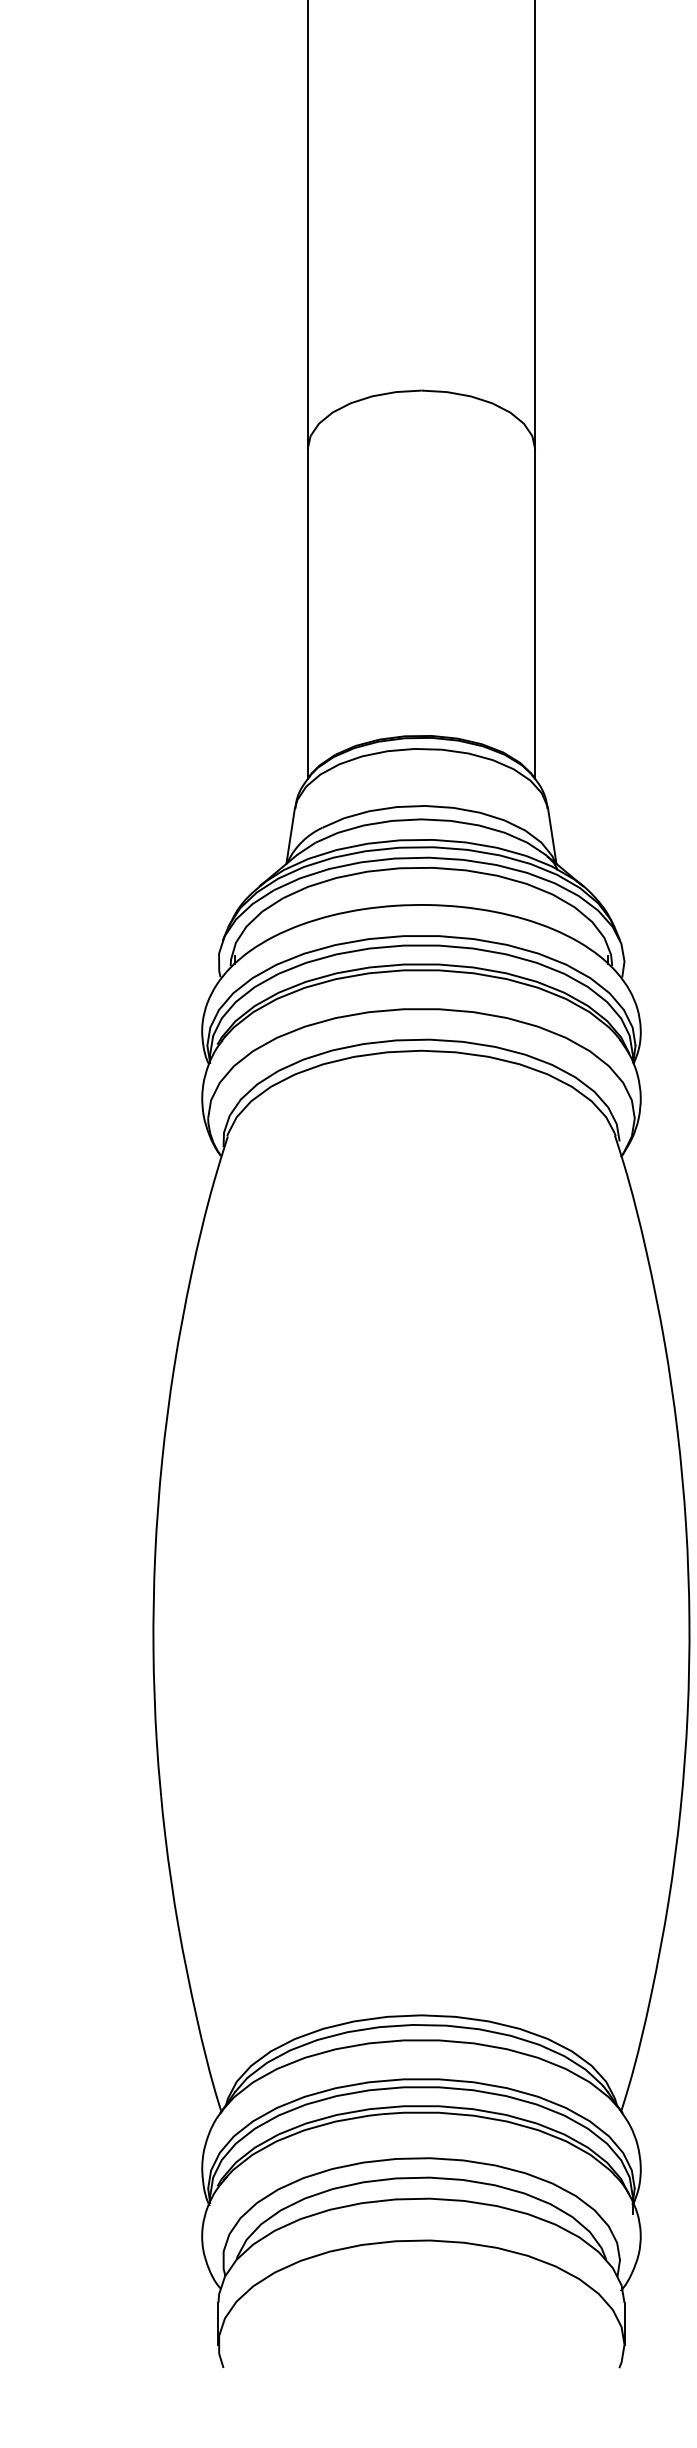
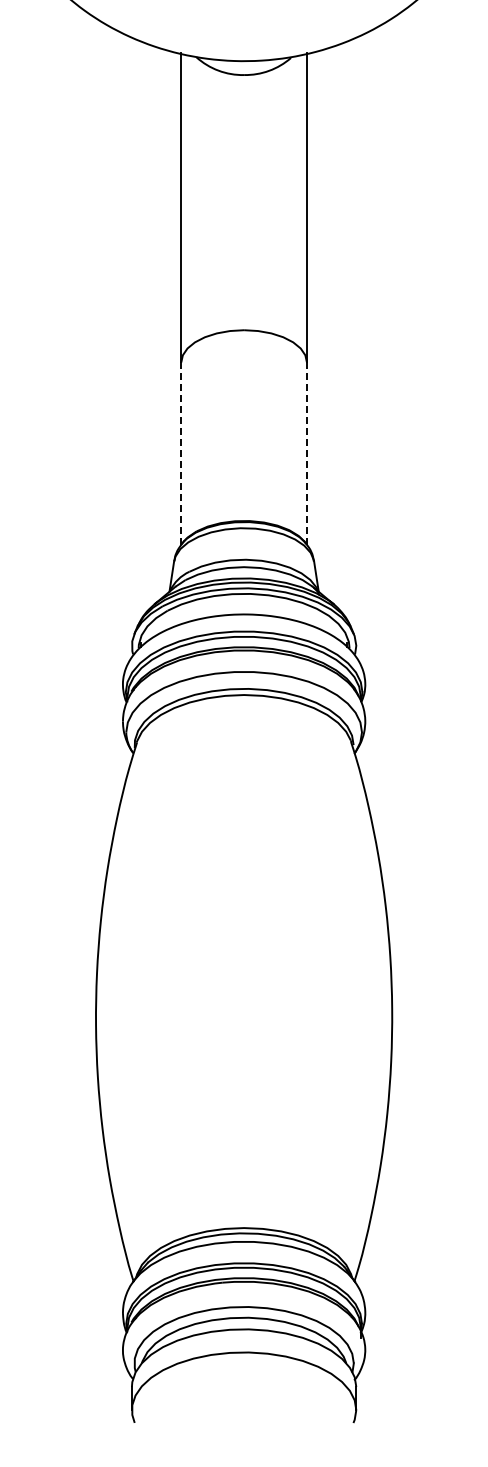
line: (534, 613) -> (306, 453), solid -> dashed
line: (308, 615) -> (181, 454), solid -> dashed

